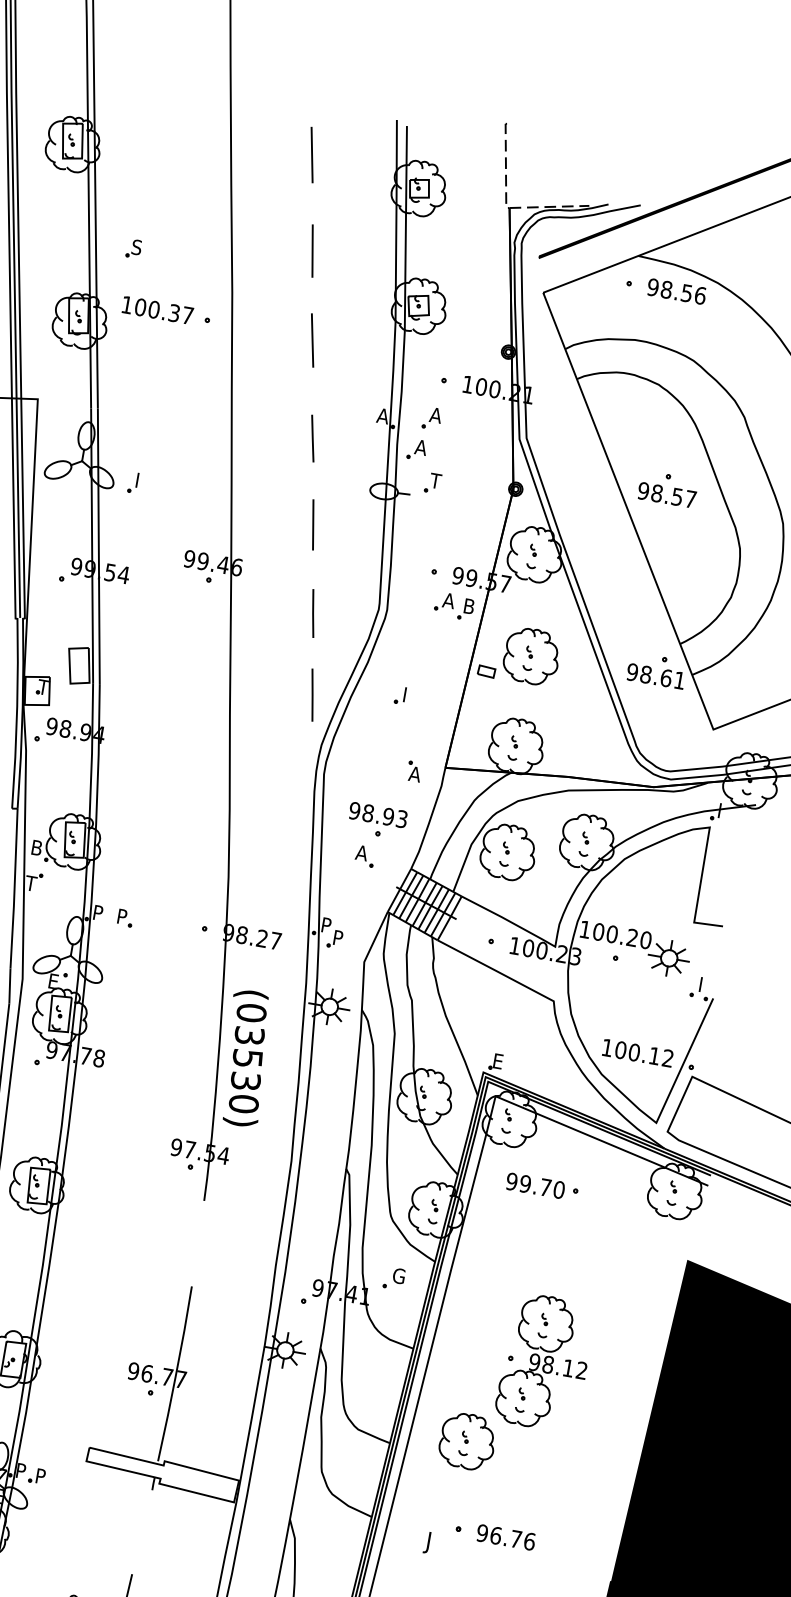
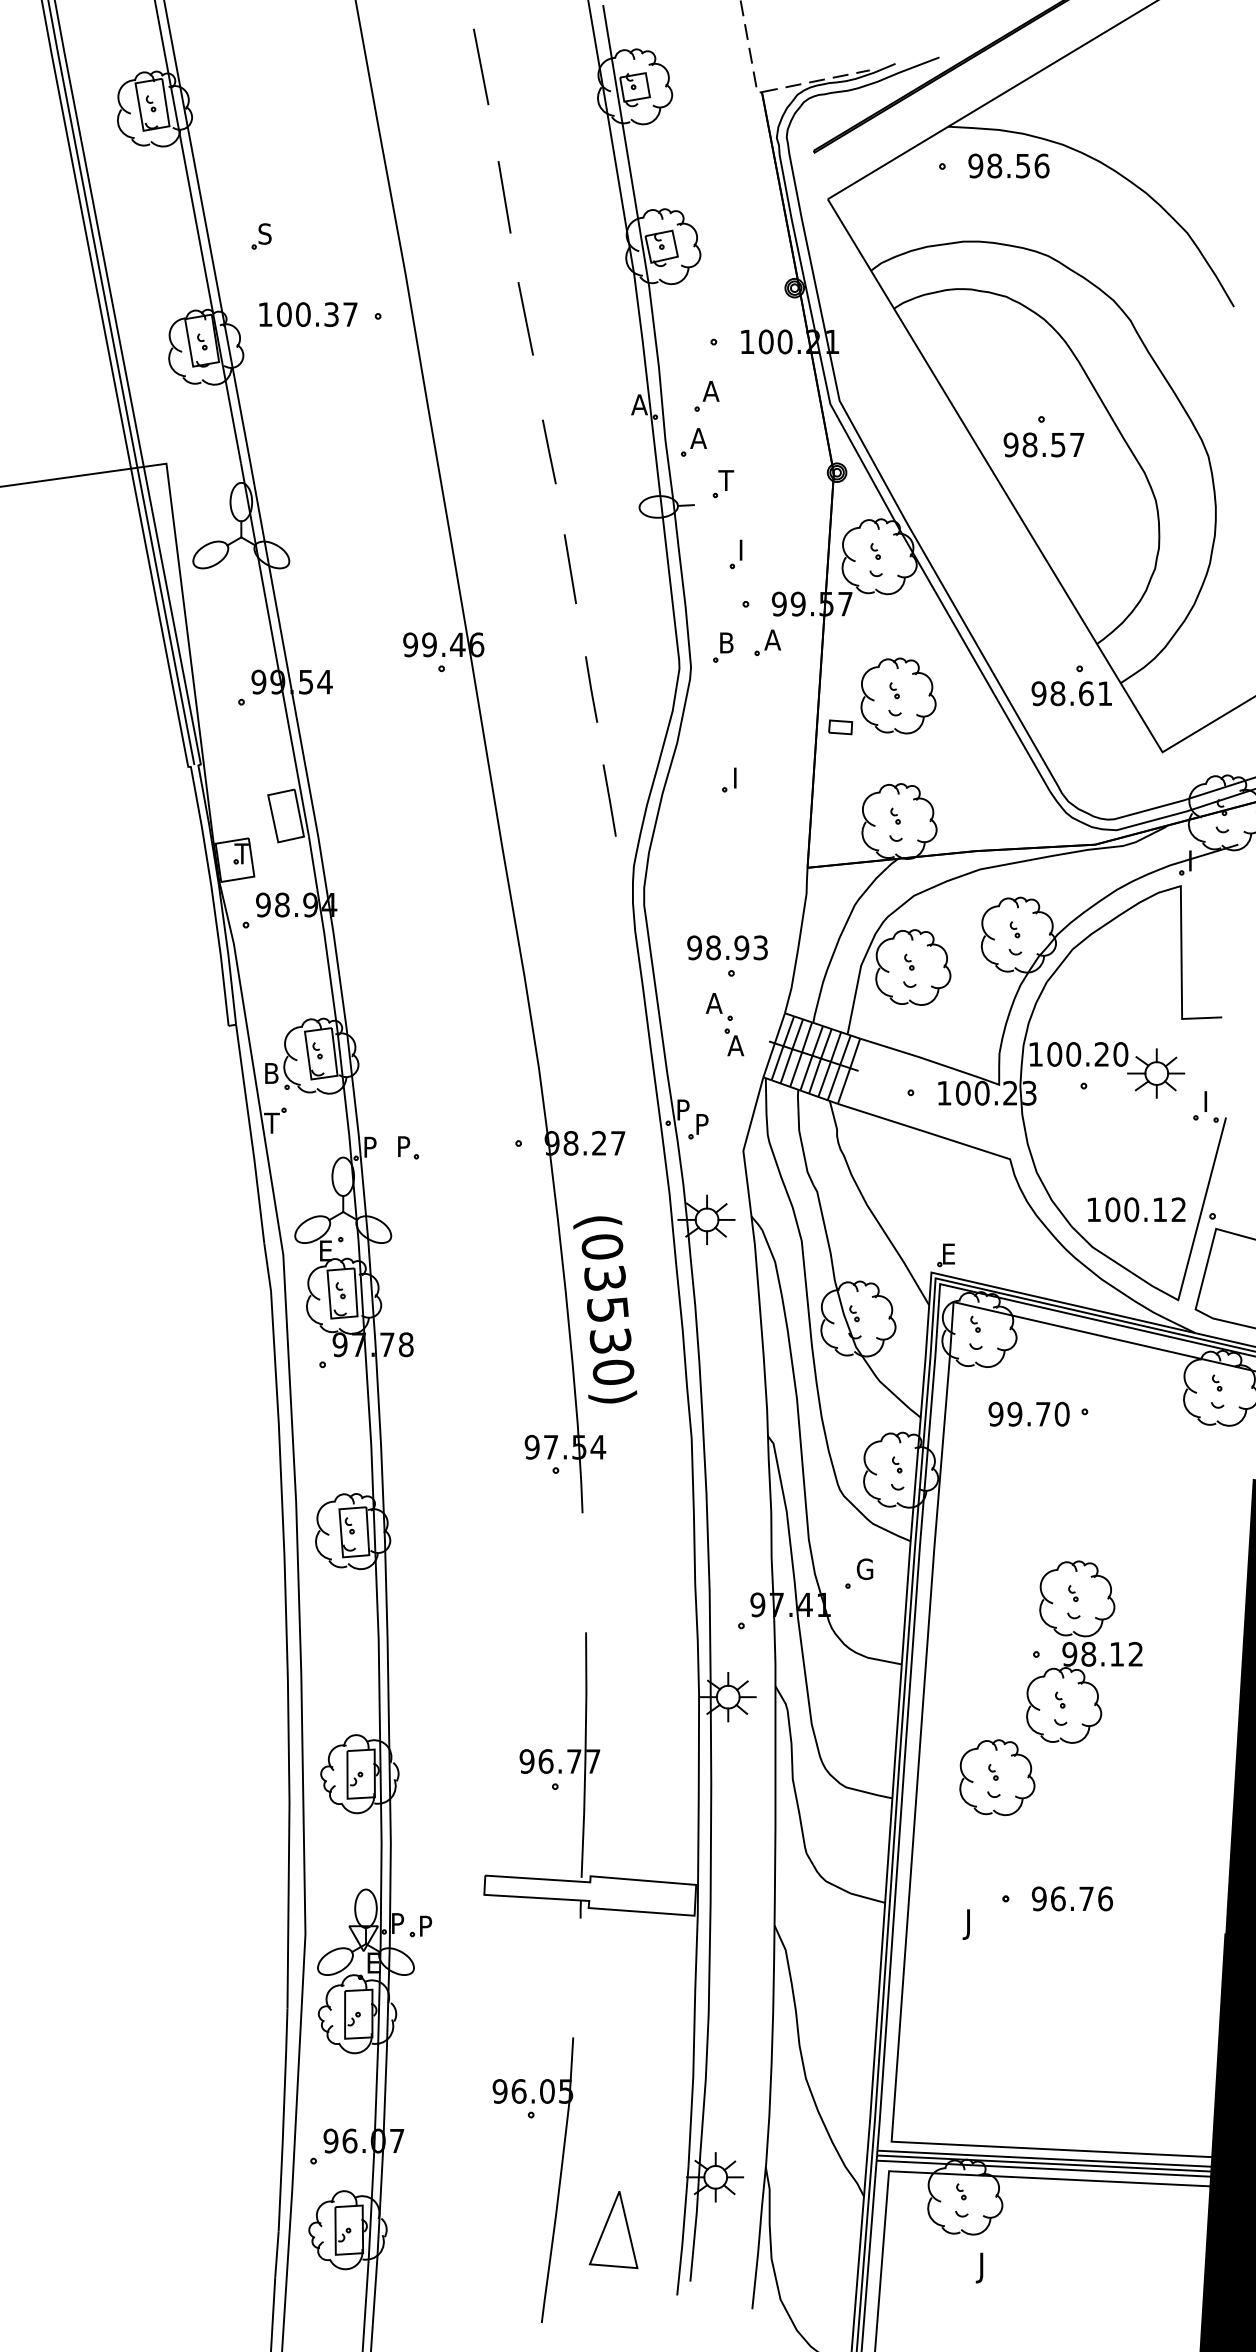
part: (133, 481) -> (735, 553), moved
part: (466, 609) -> (723, 647), moved
part: (414, 771) -> (734, 1042), moved

